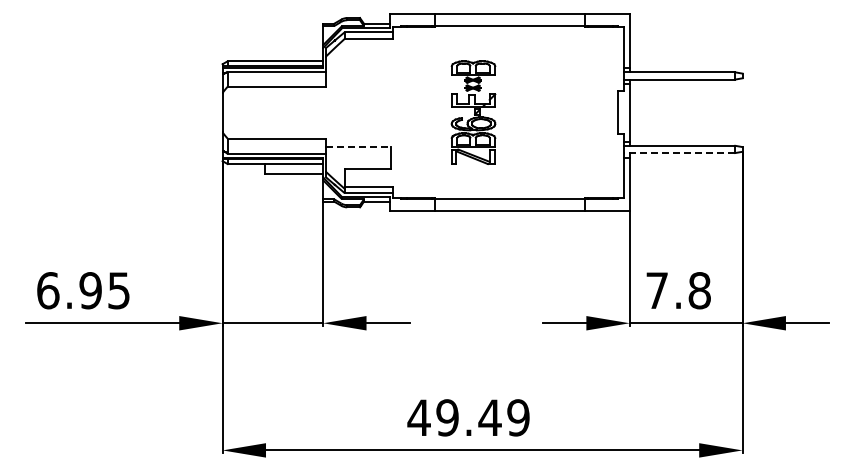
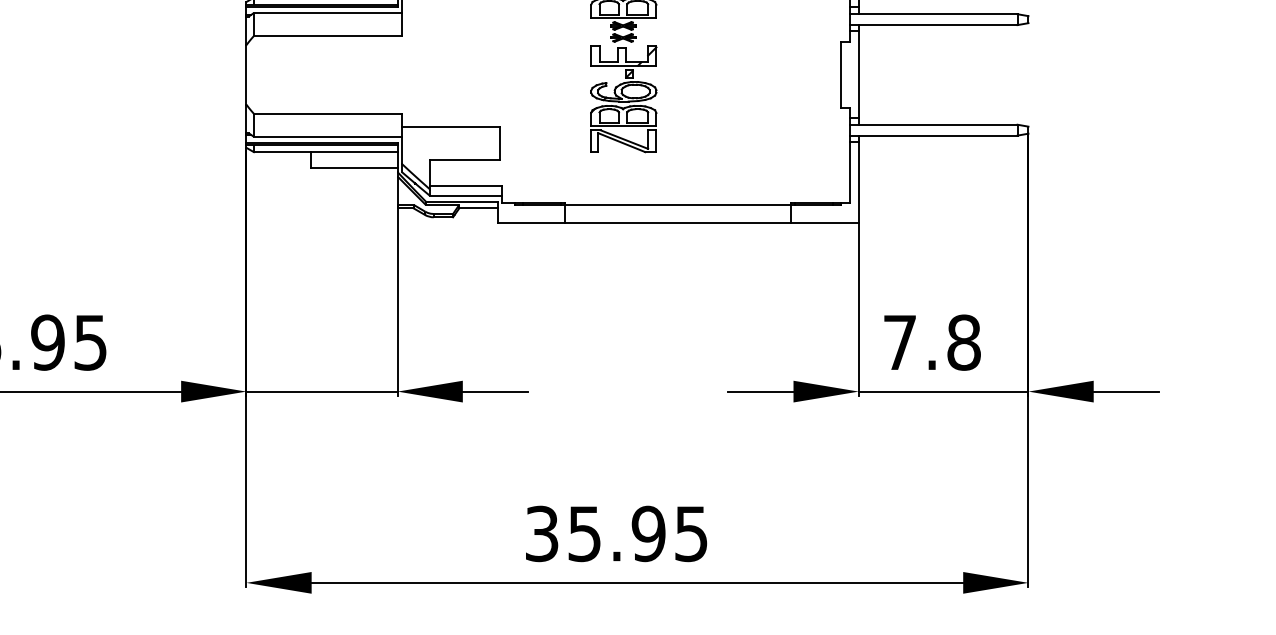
line: (358, 147) -> (450, 127), dashed -> solid
line: (679, 153) -> (933, 136), dashed -> solid
text: (468, 417) -> (616, 533), 49.49 -> 35.95

